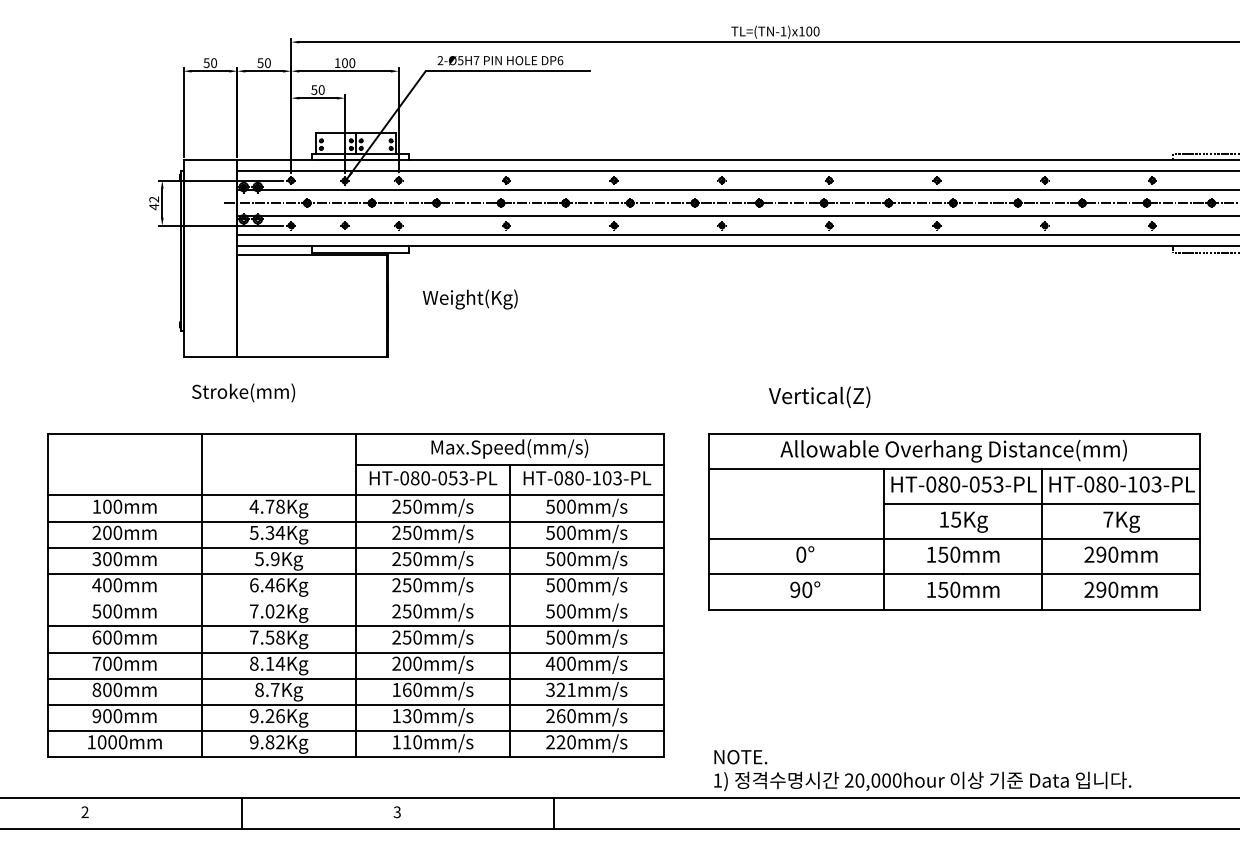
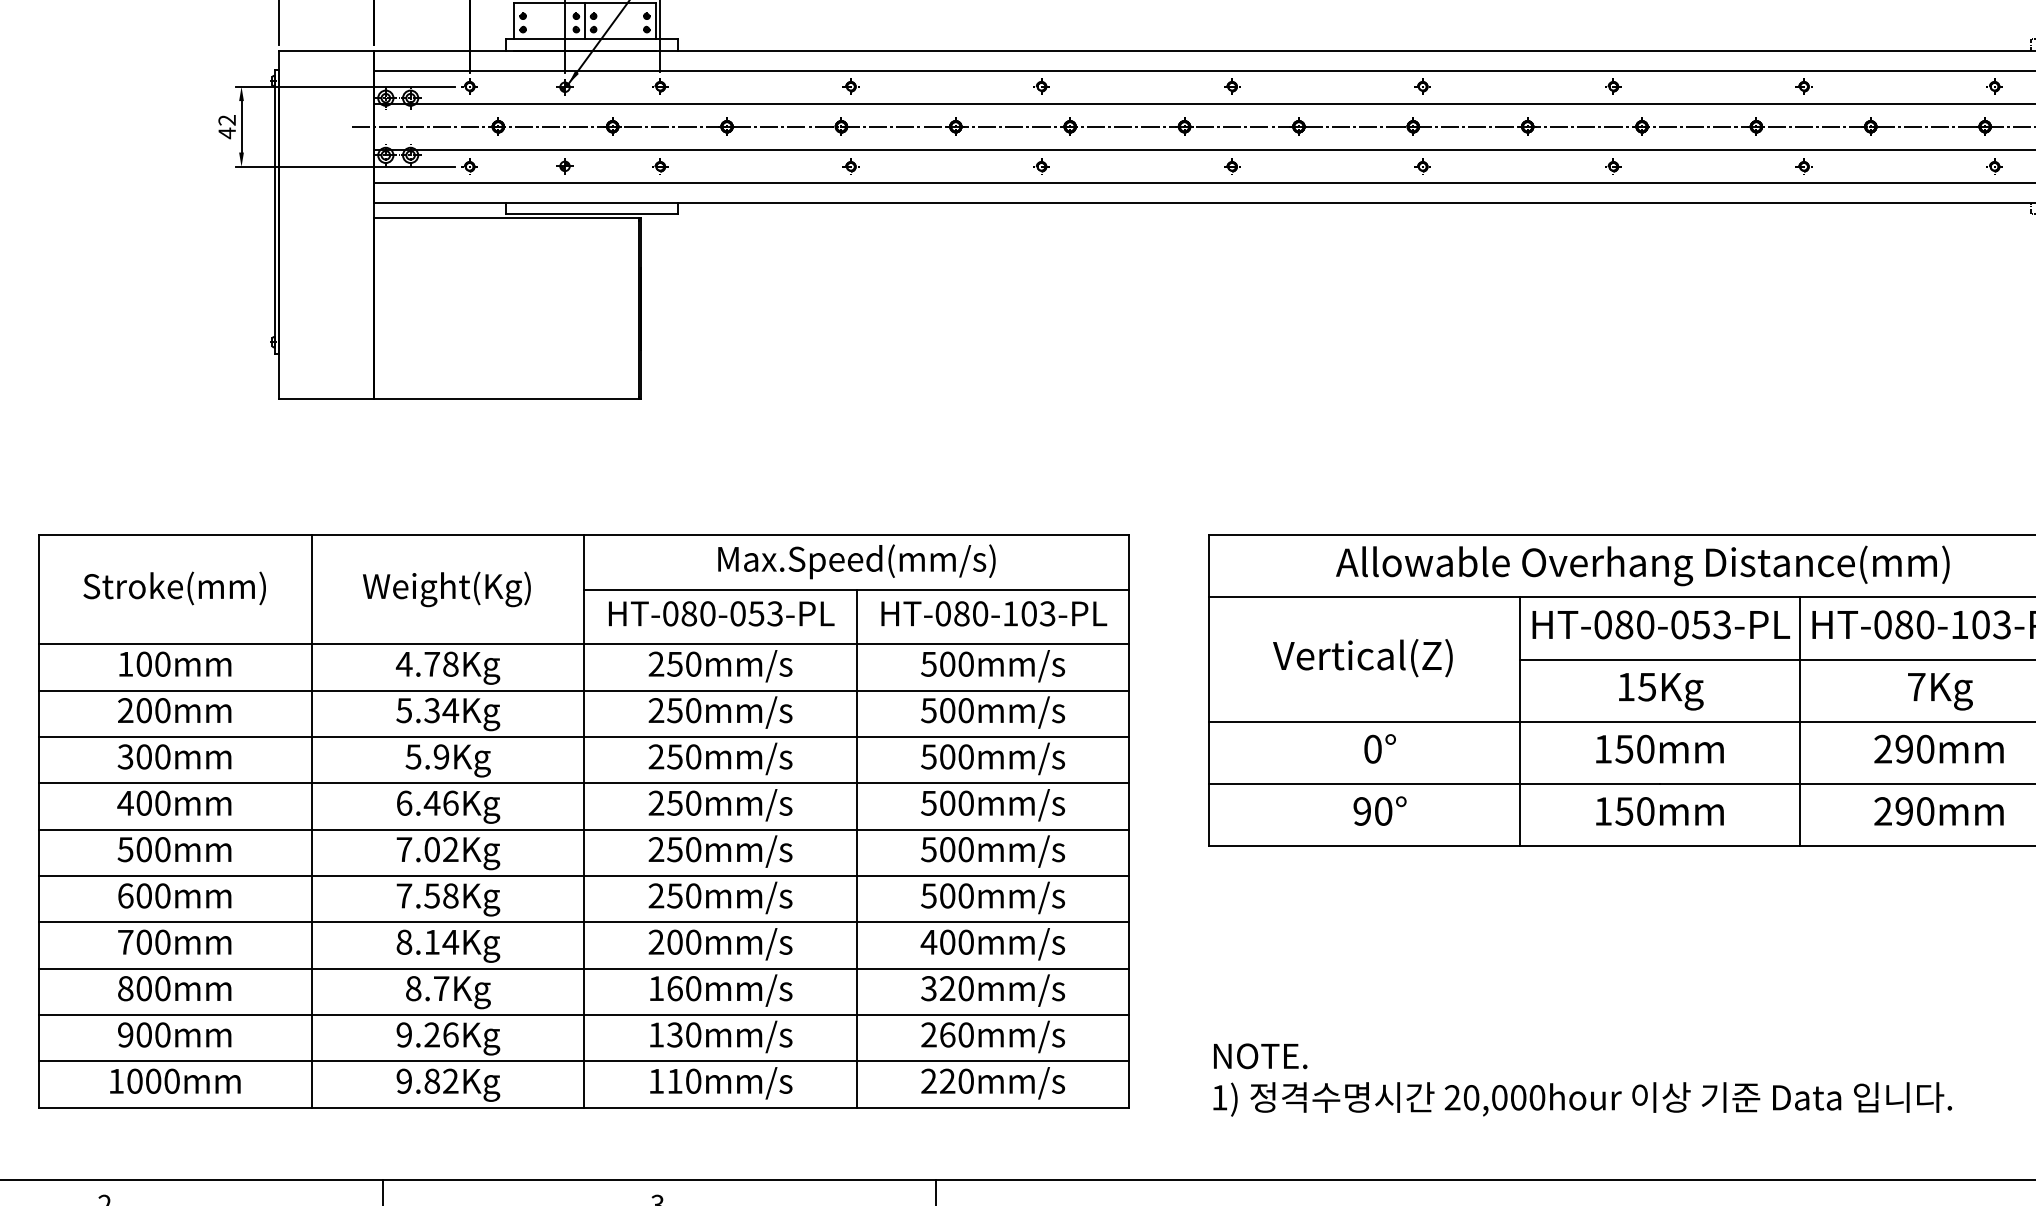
text: (470, 299) -> (447, 589), moved
text: (243, 392) -> (174, 587), moved
text: (819, 396) -> (1362, 656), moved
line: (355, 600) -> (583, 830), added
text: (571, 689) -> (966, 987), 321mm/s -> 320mm/s
text: (922, 770) -> (1582, 1079), moved

